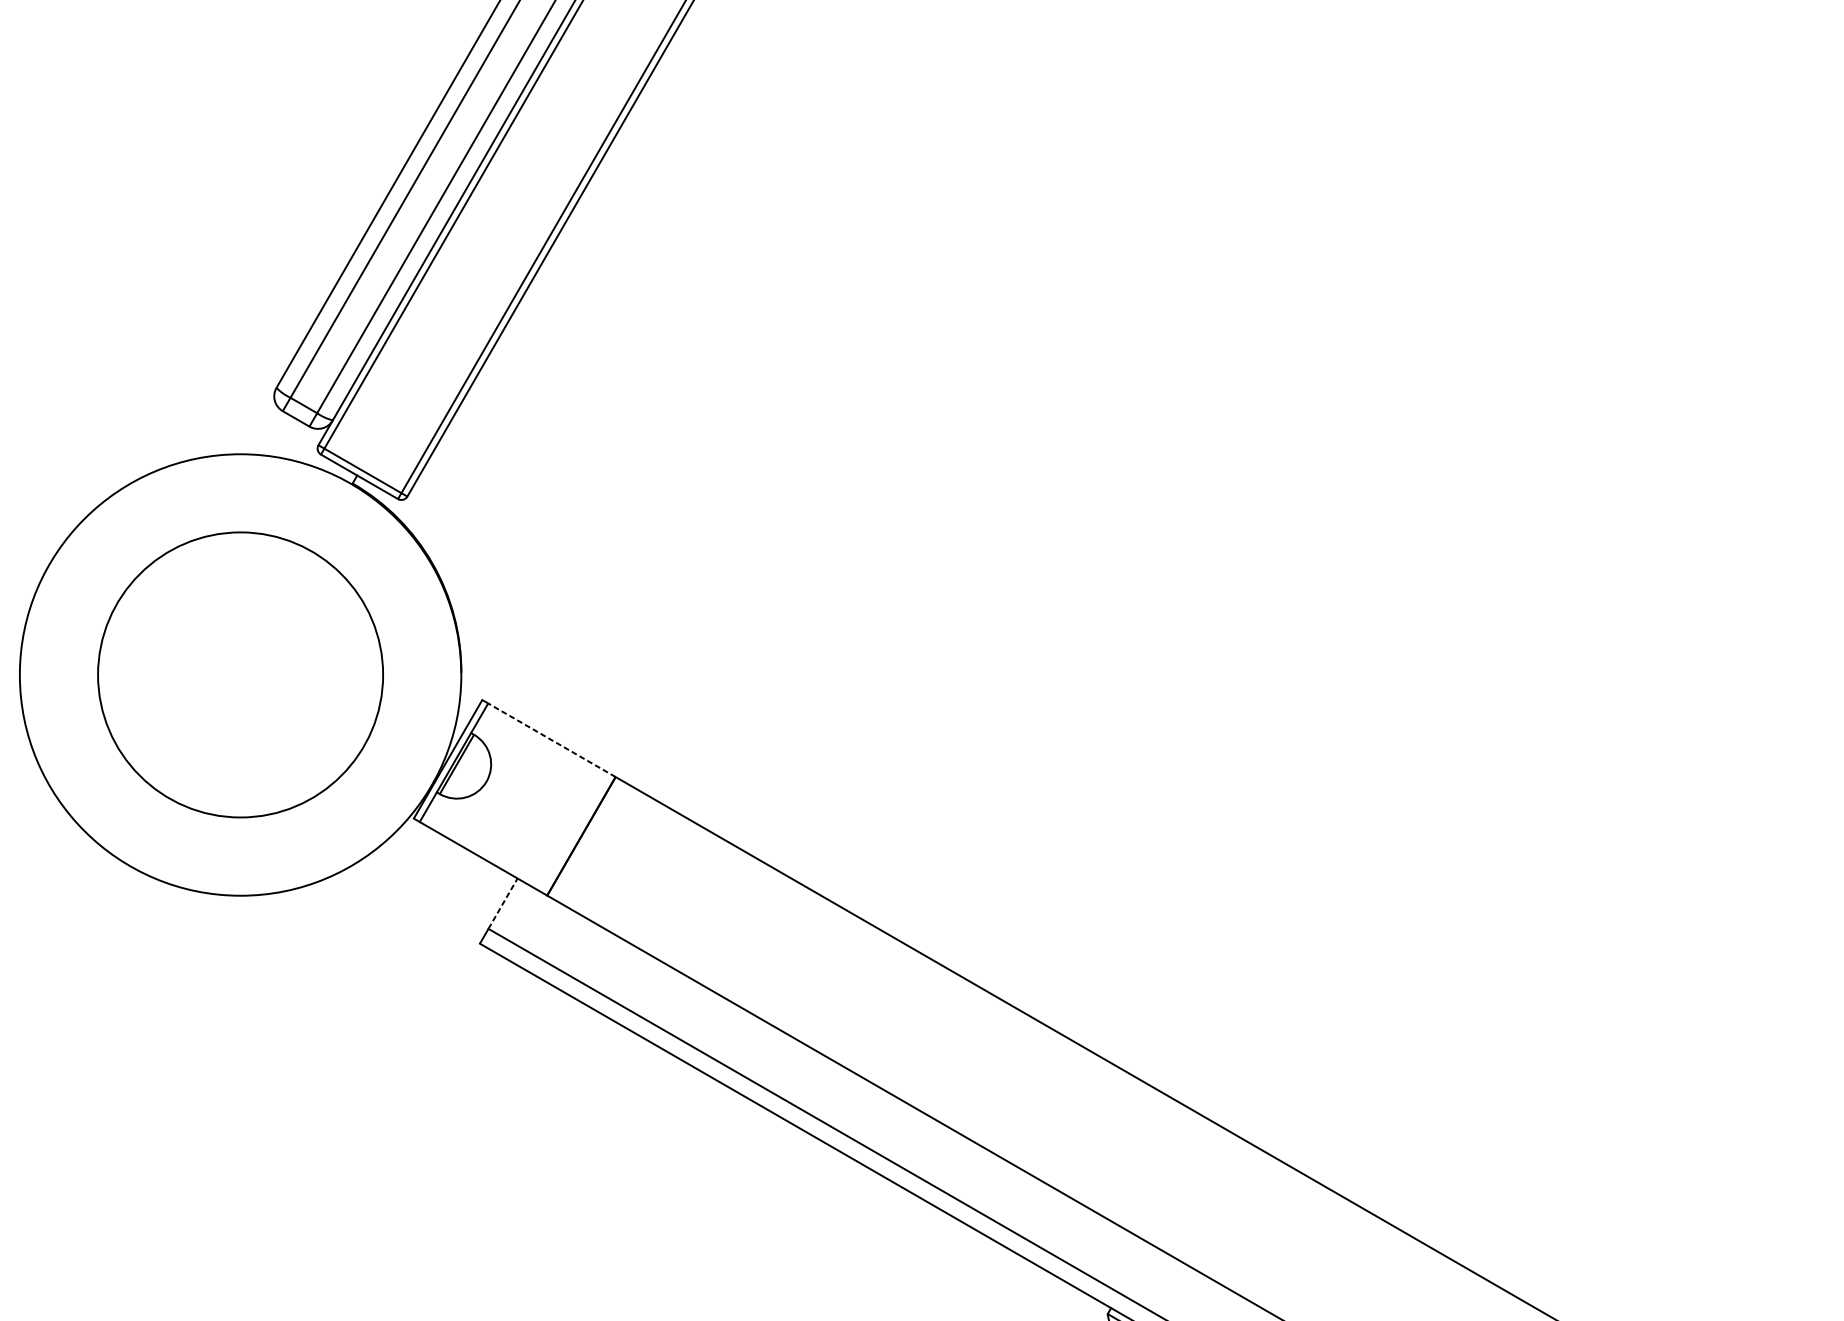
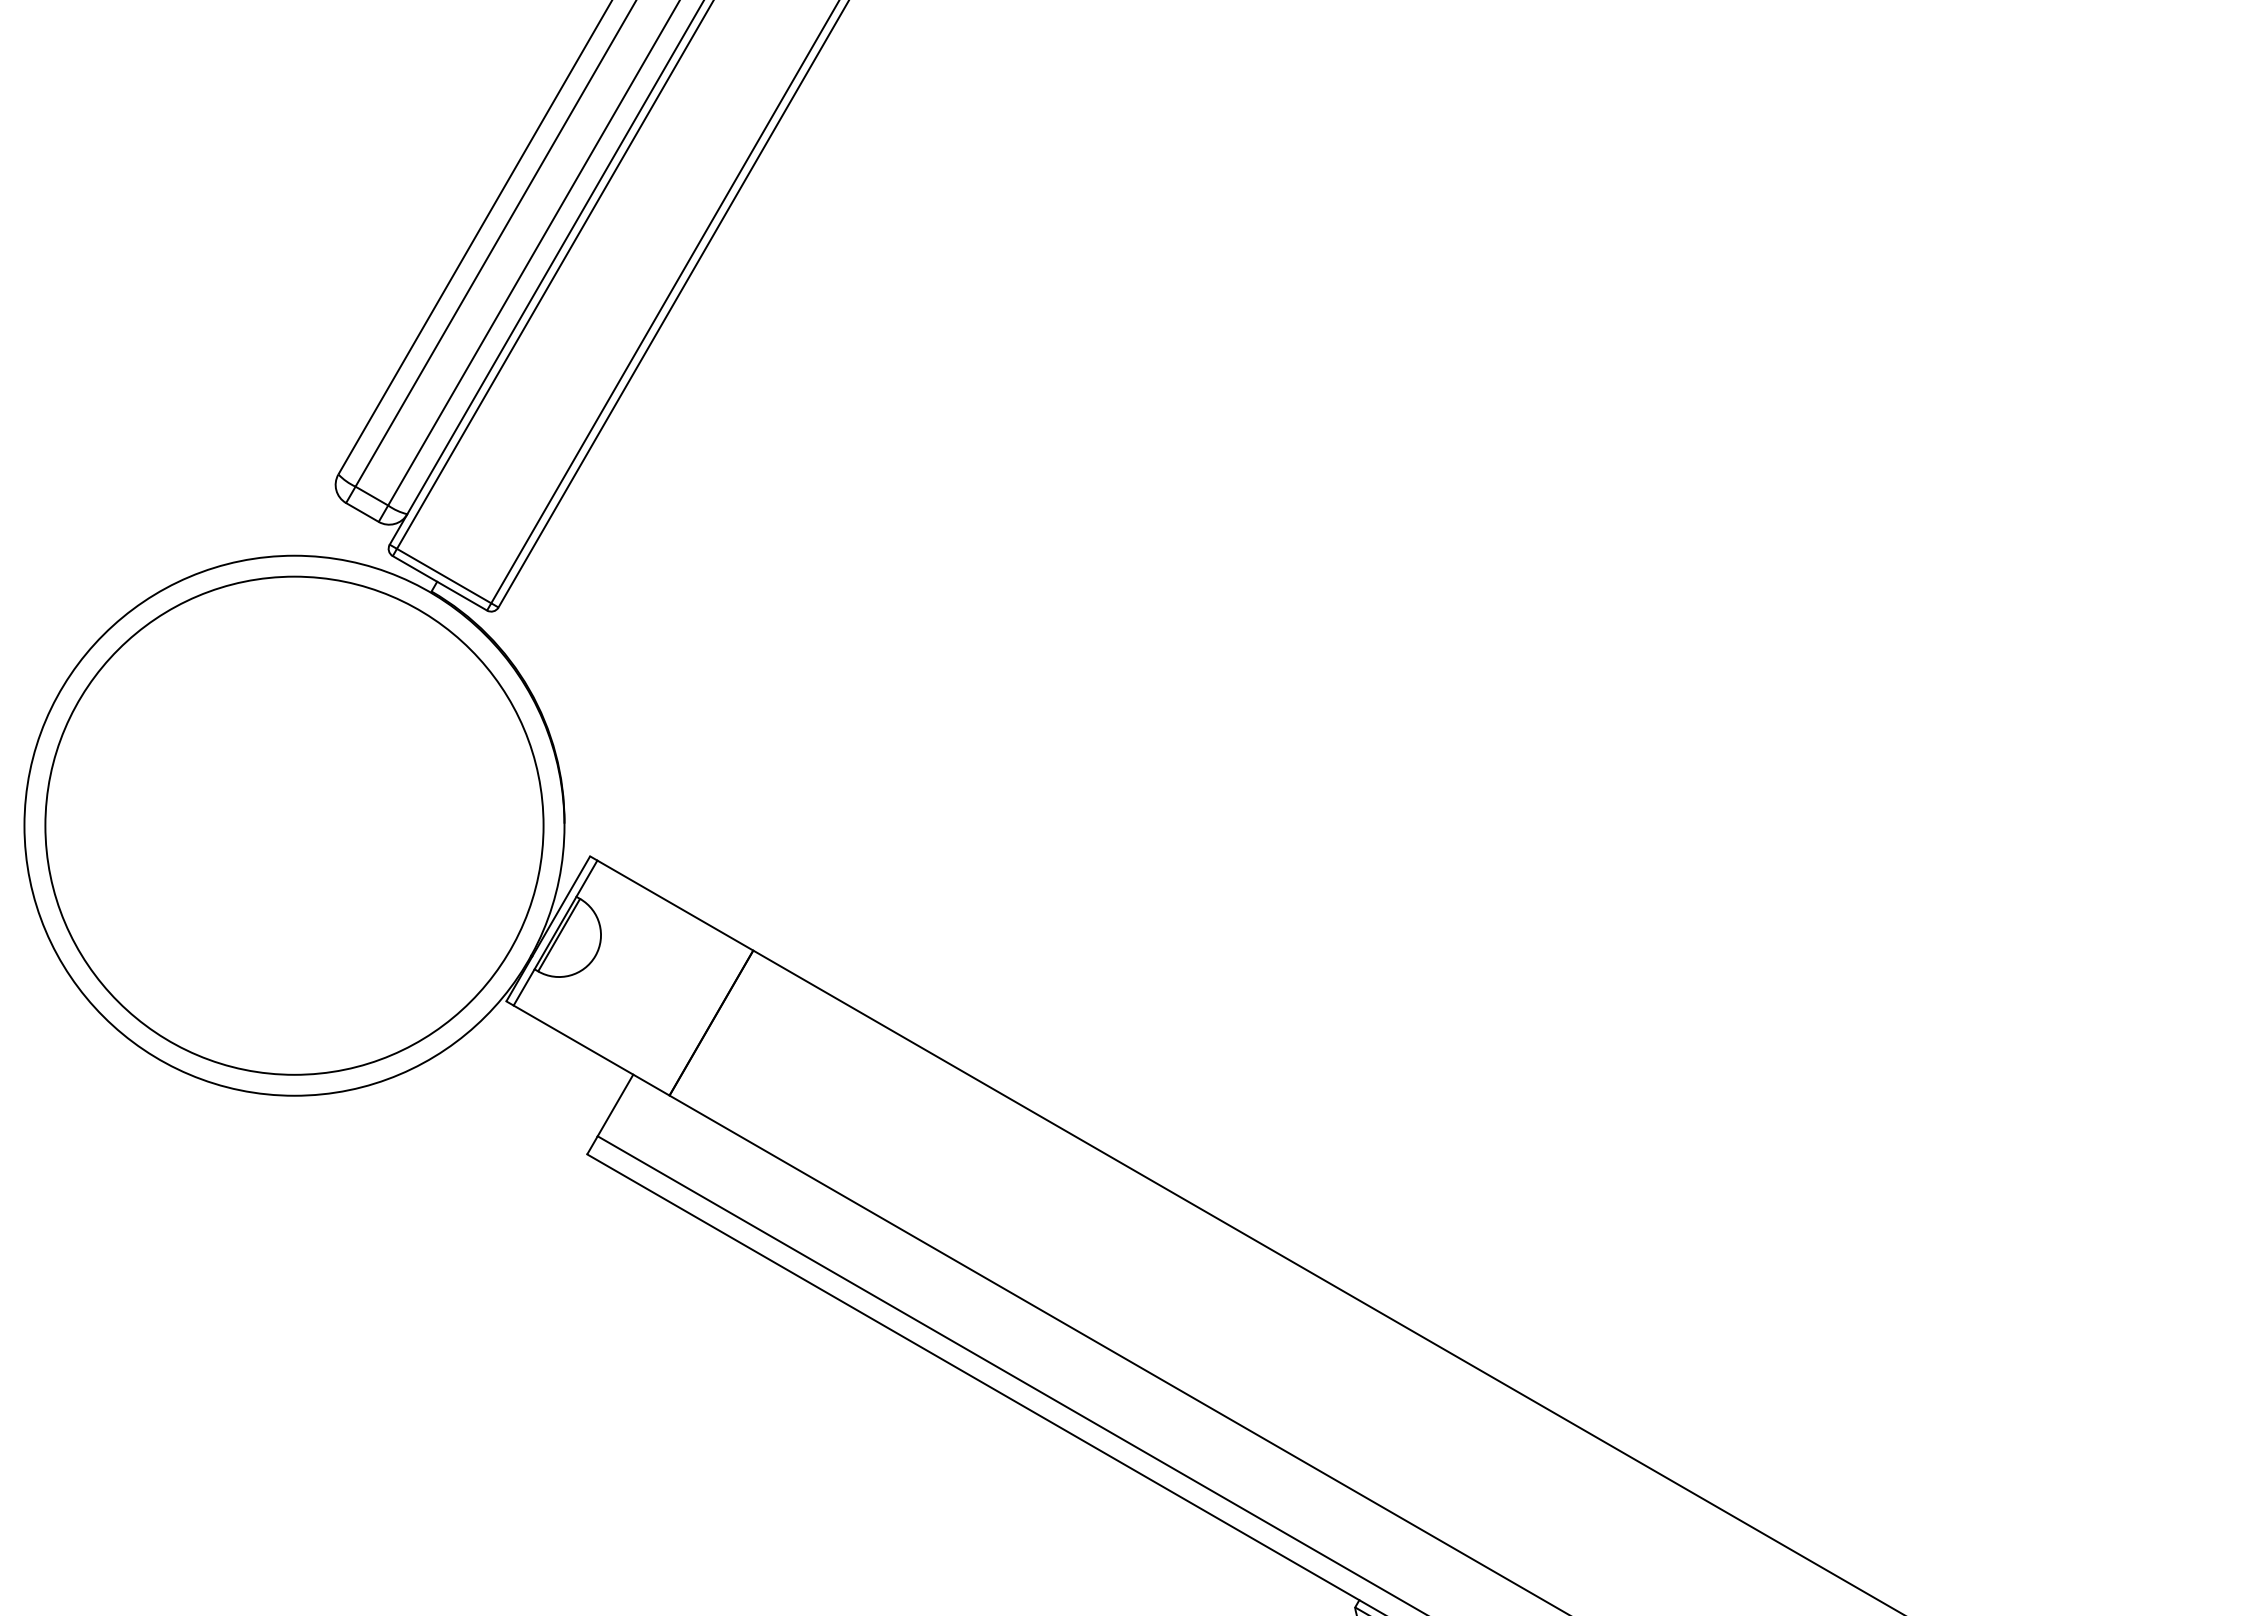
circle: (240, 674) -> (294, 825), size x1.43
line: (551, 740) -> (674, 905), dashed -> solid
line: (503, 903) -> (615, 1105), dashed -> solid

